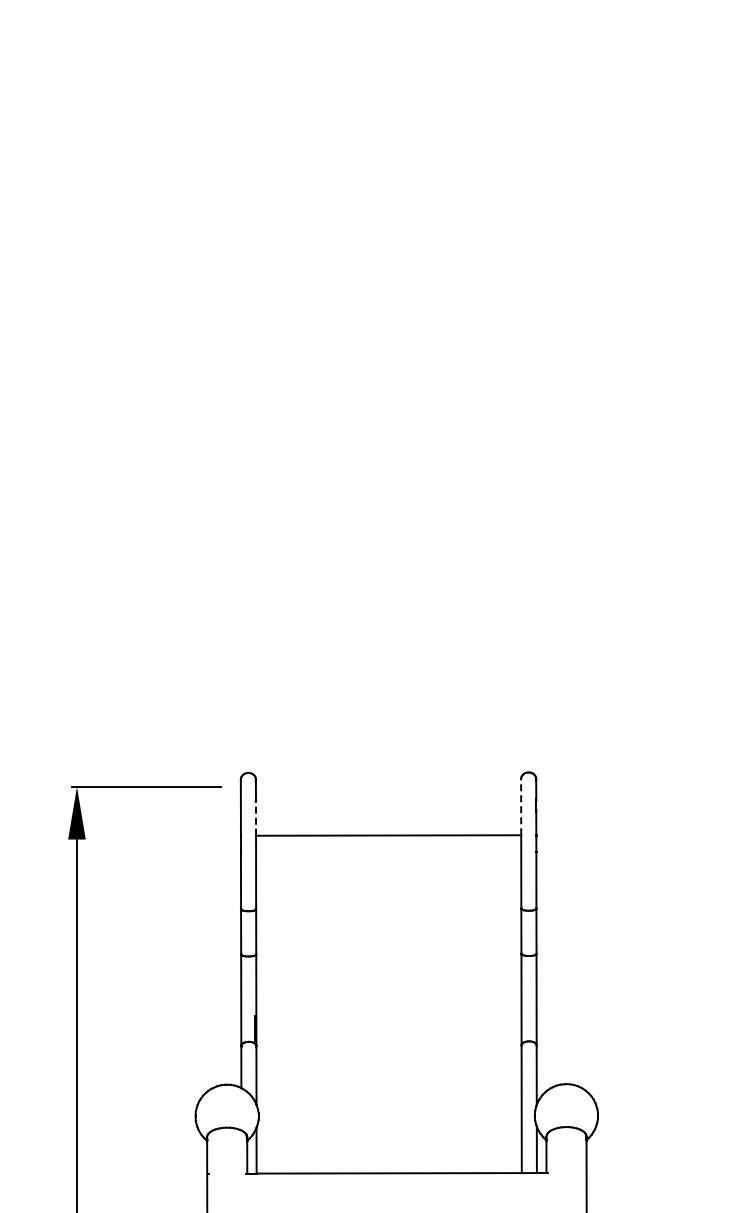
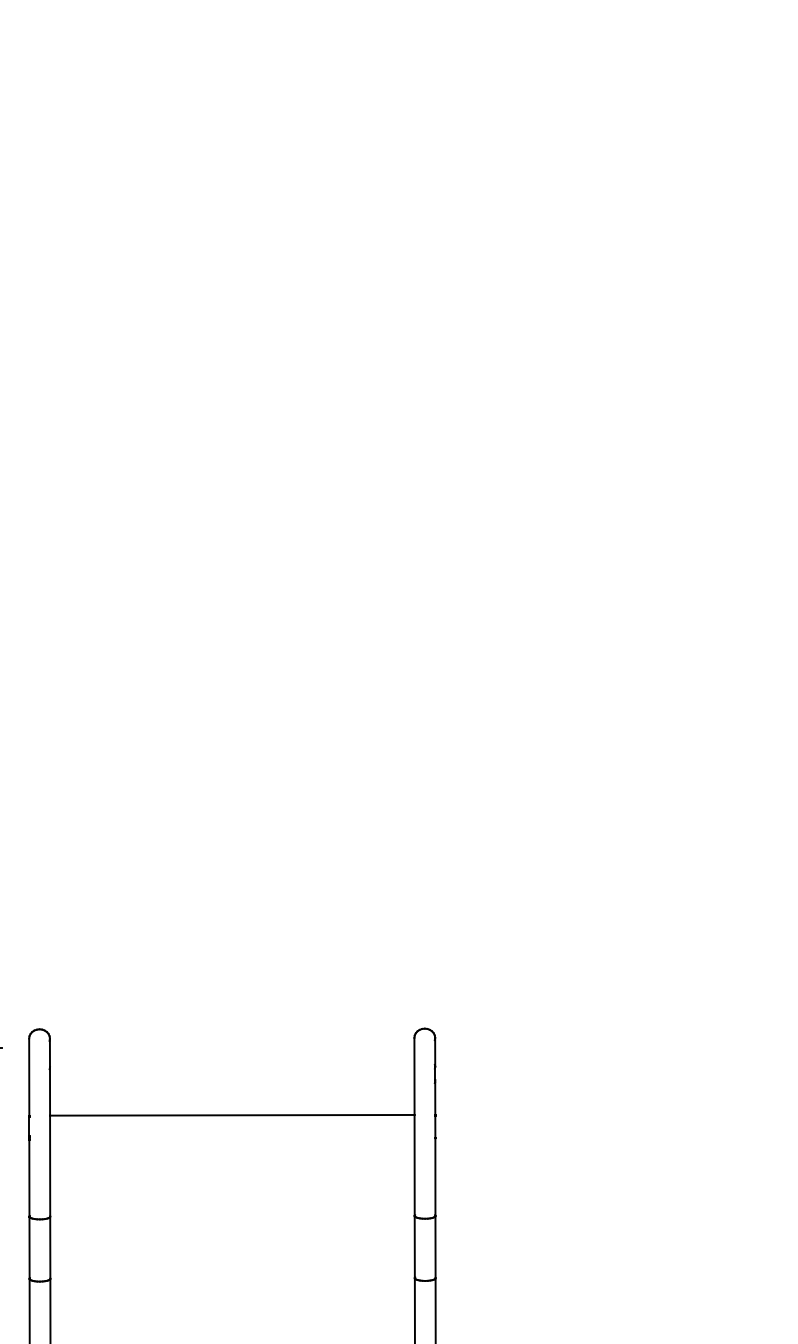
line: (521, 806) -> (414, 1075), dashed -> solid
line: (256, 818) -> (50, 1091), dashed -> solid

